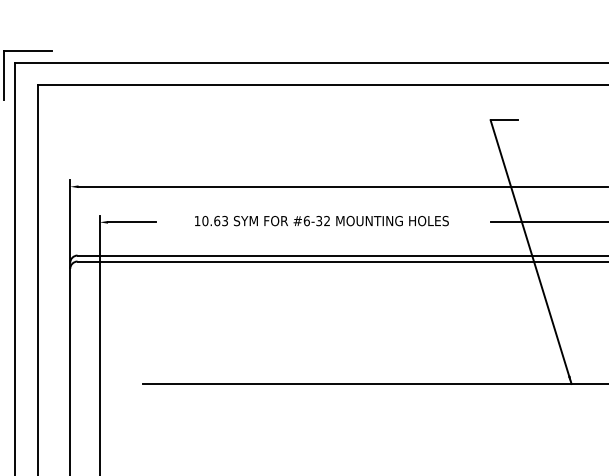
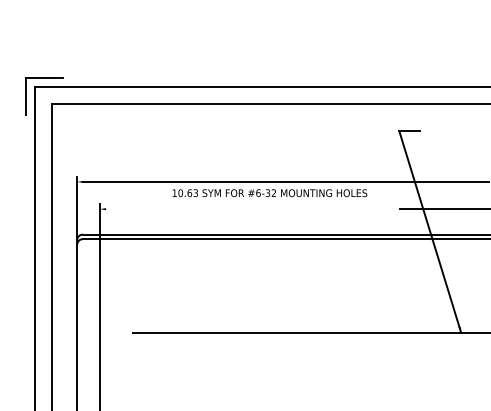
text: (321, 221) -> (269, 193), moved
line: (132, 222) -> (124, 209), removed

